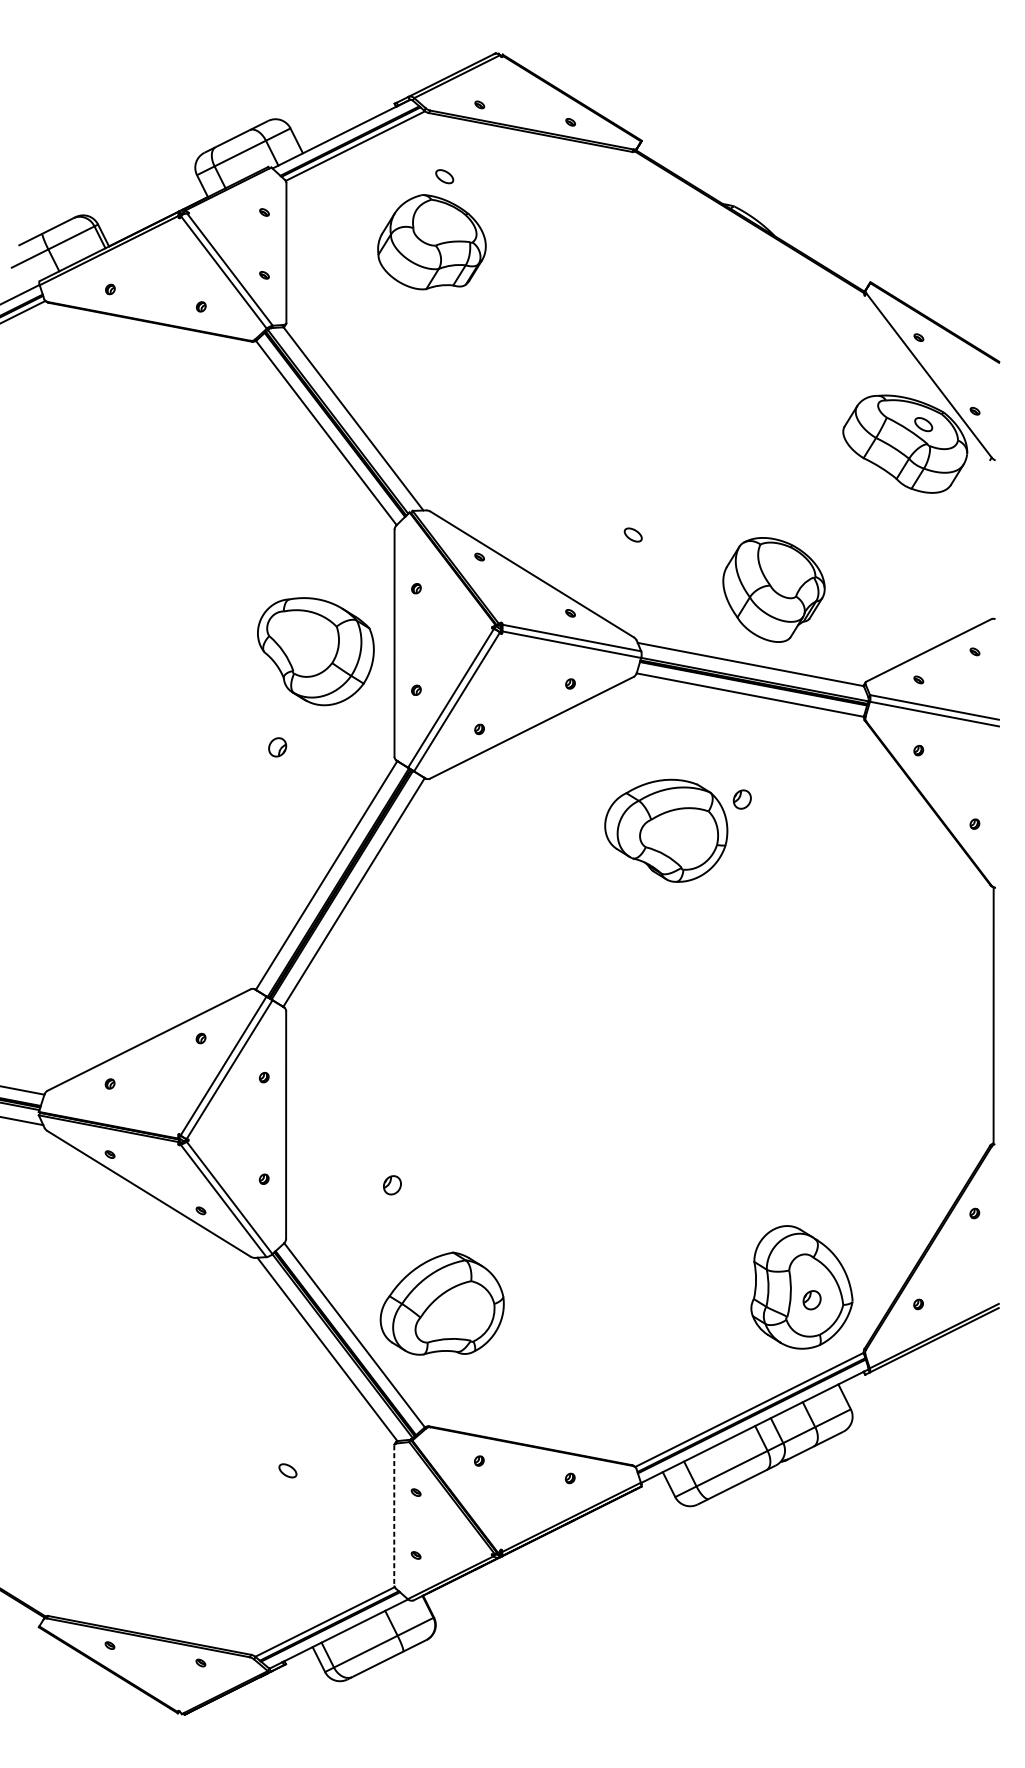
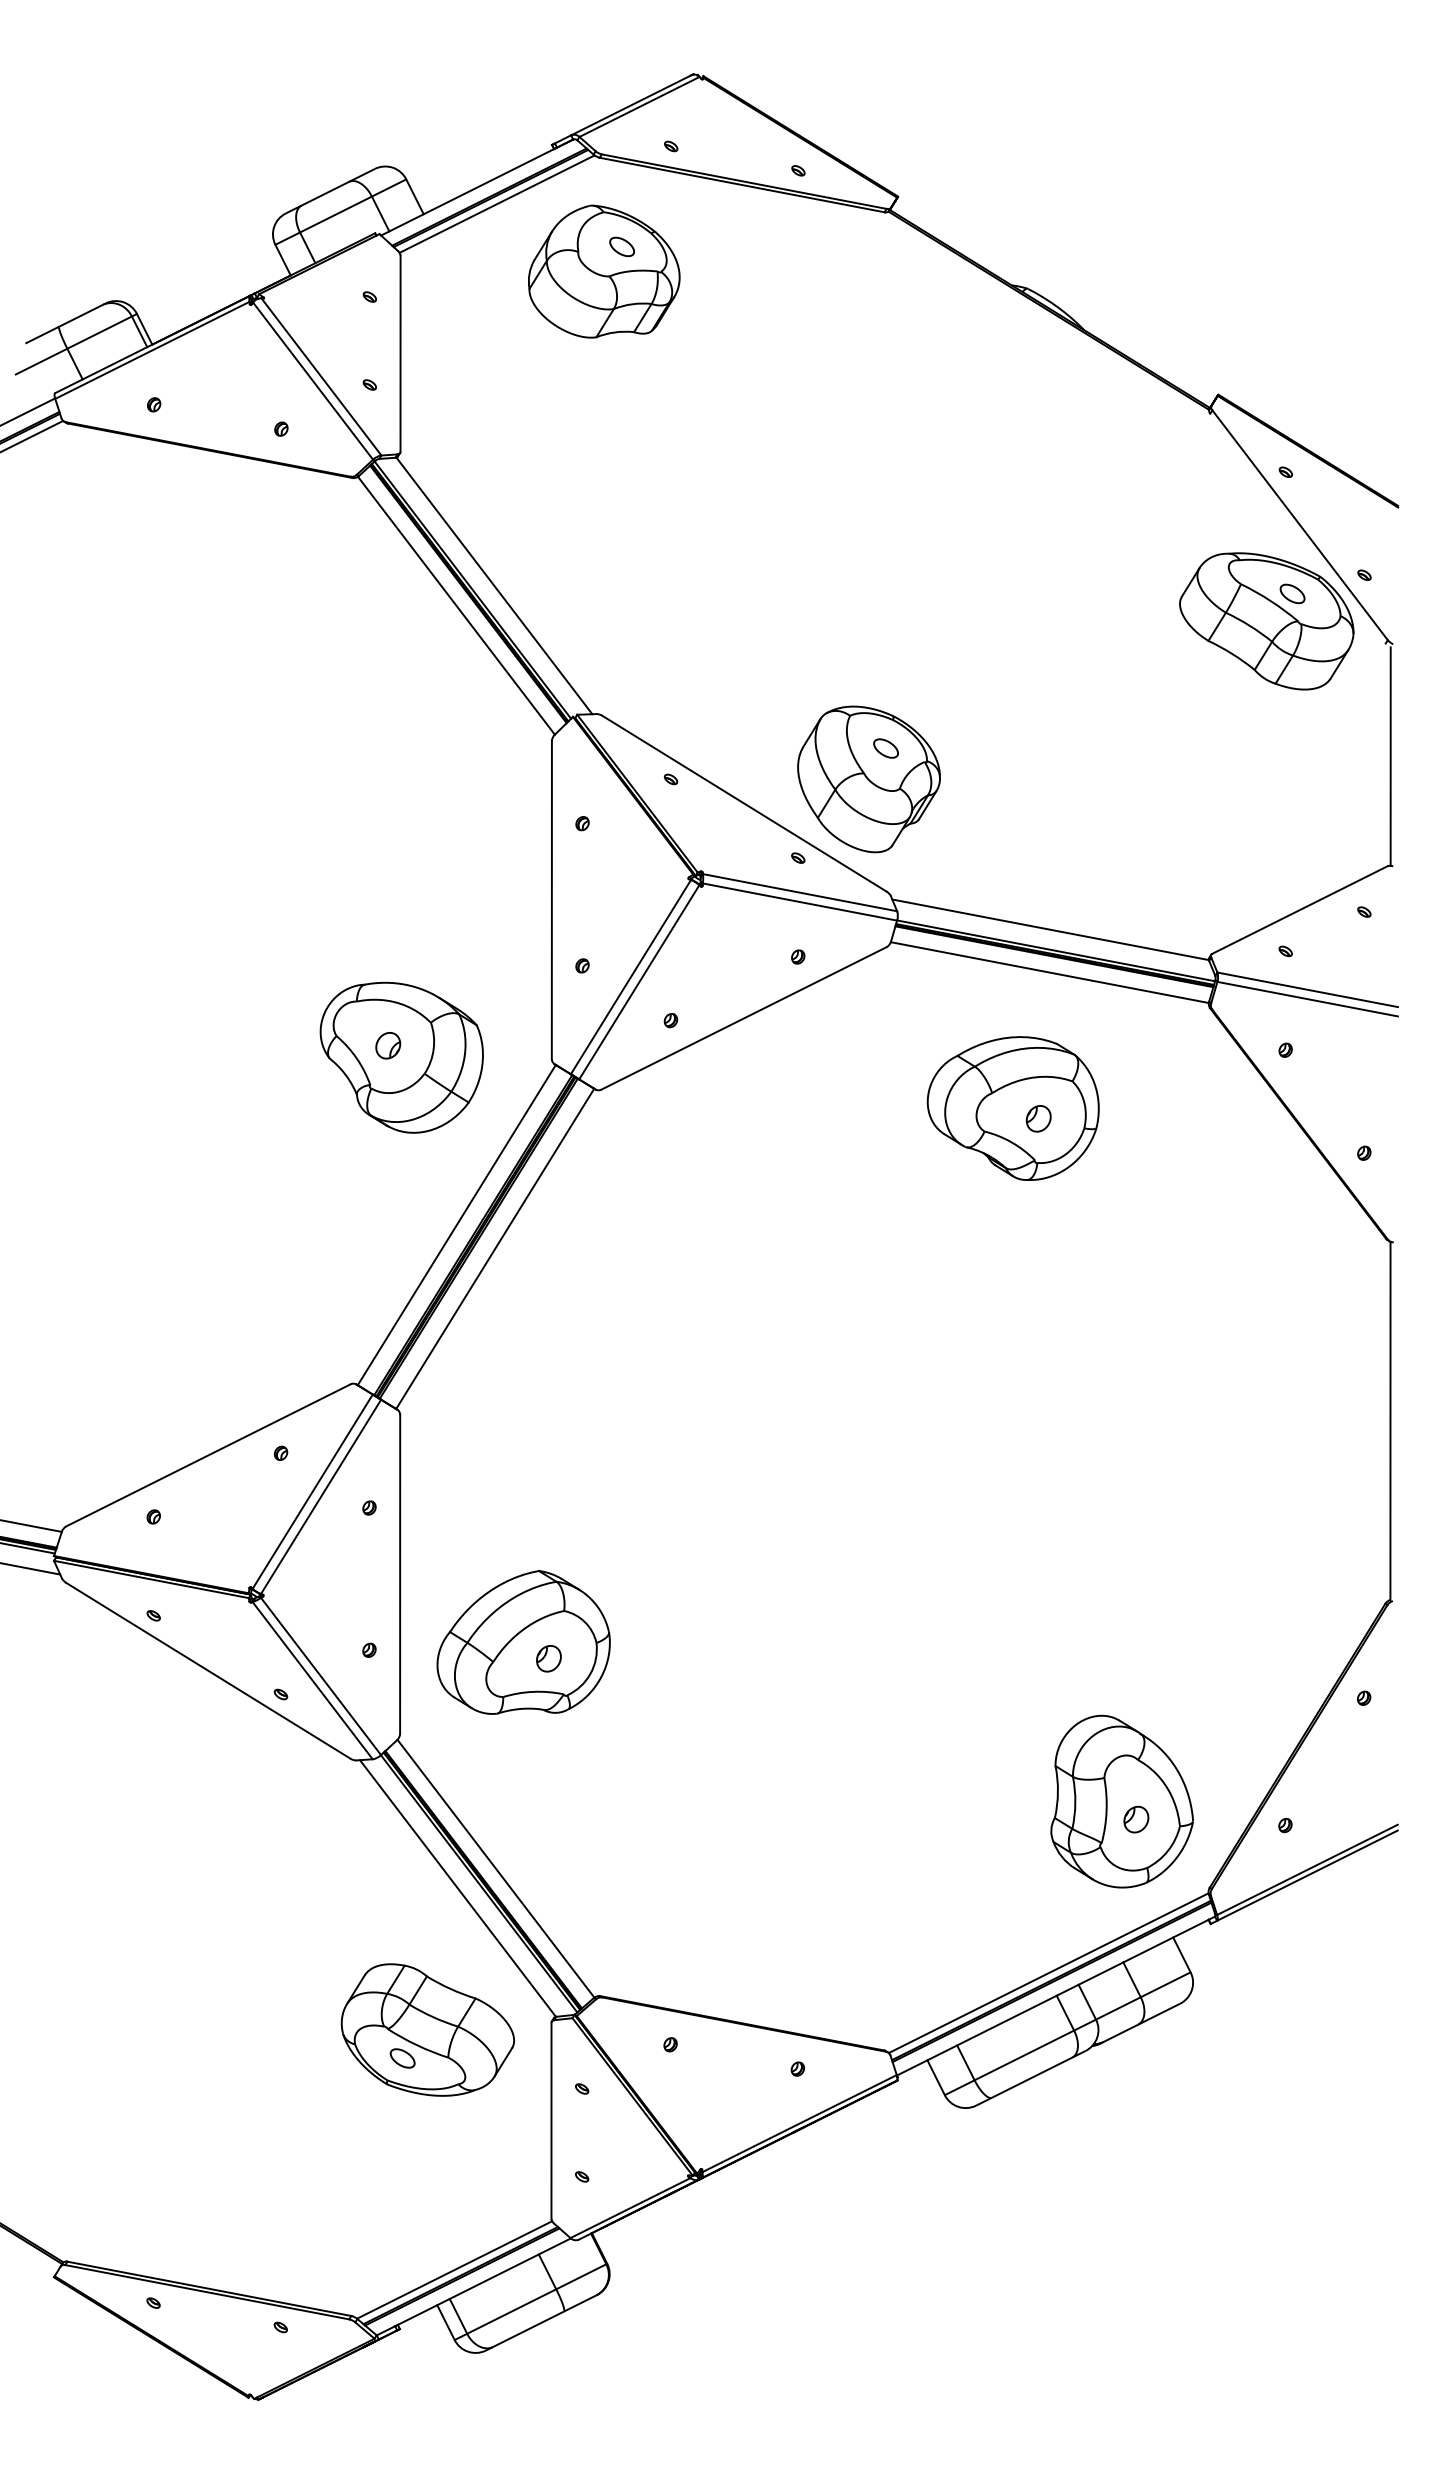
part: (432, 242) -> (604, 271), moved
line: (993, 540) -> (1390, 756), added
part: (773, 590) -> (868, 779), moved
part: (315, 651) -> (401, 1057), moved
part: (665, 830) -> (1012, 1108), moved
part: (442, 1303) -> (523, 1642), moved
part: (305, 1450) -> (427, 2029), added
line: (394, 1515) -> (551, 2121), dashed -> solid

